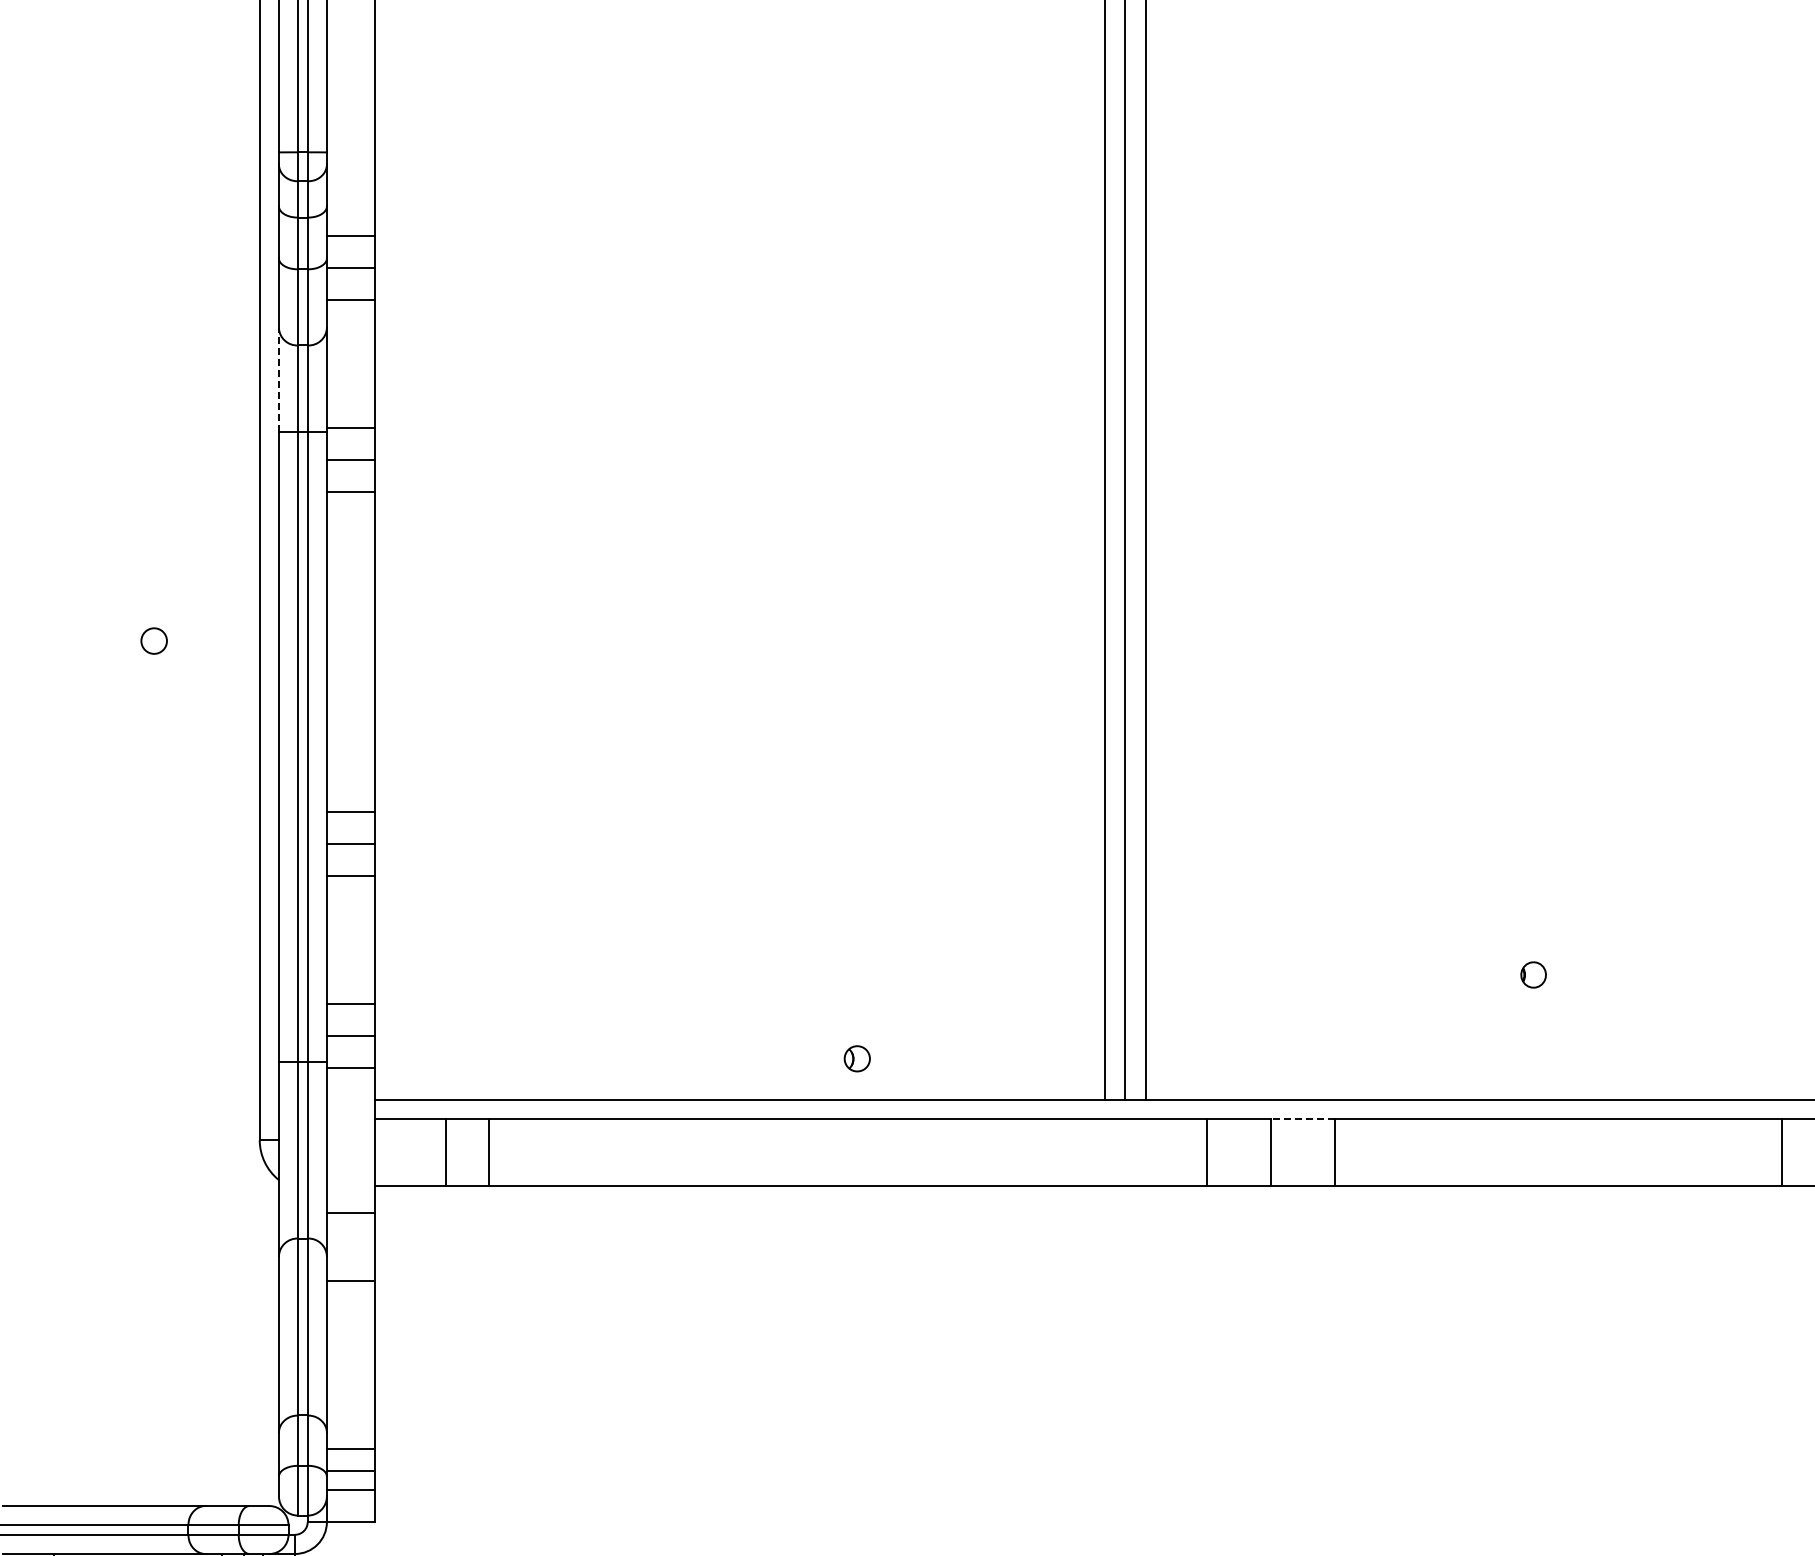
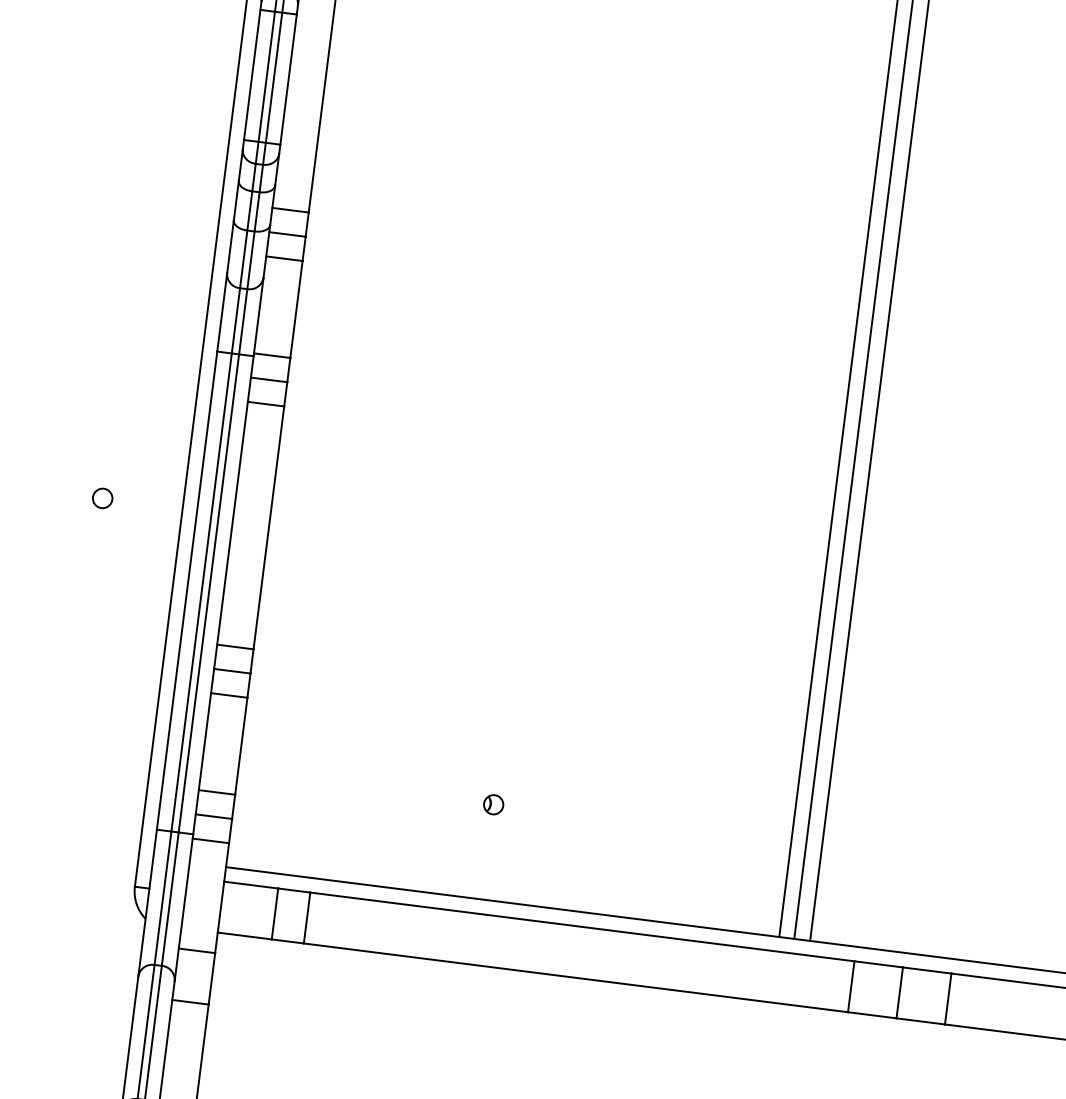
line: (278, 379) -> (221, 312), dashed -> solid
part: (856, 1058) -> (493, 804), moved
line: (1302, 1118) -> (927, 970), dashed -> solid

